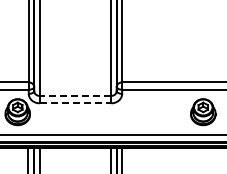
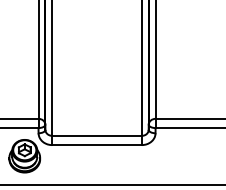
line: (75, 95) -> (97, 135), dashed -> solid
line: (75, 103) -> (97, 145), dashed -> solid

